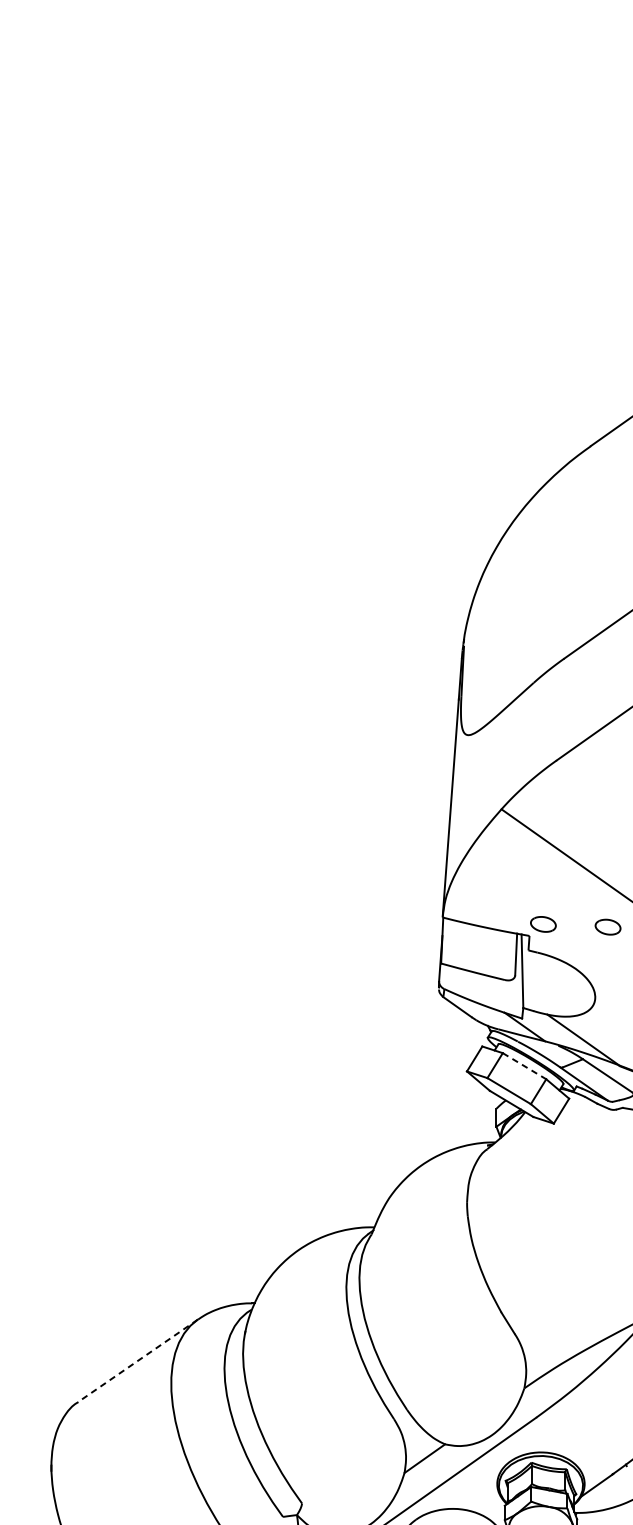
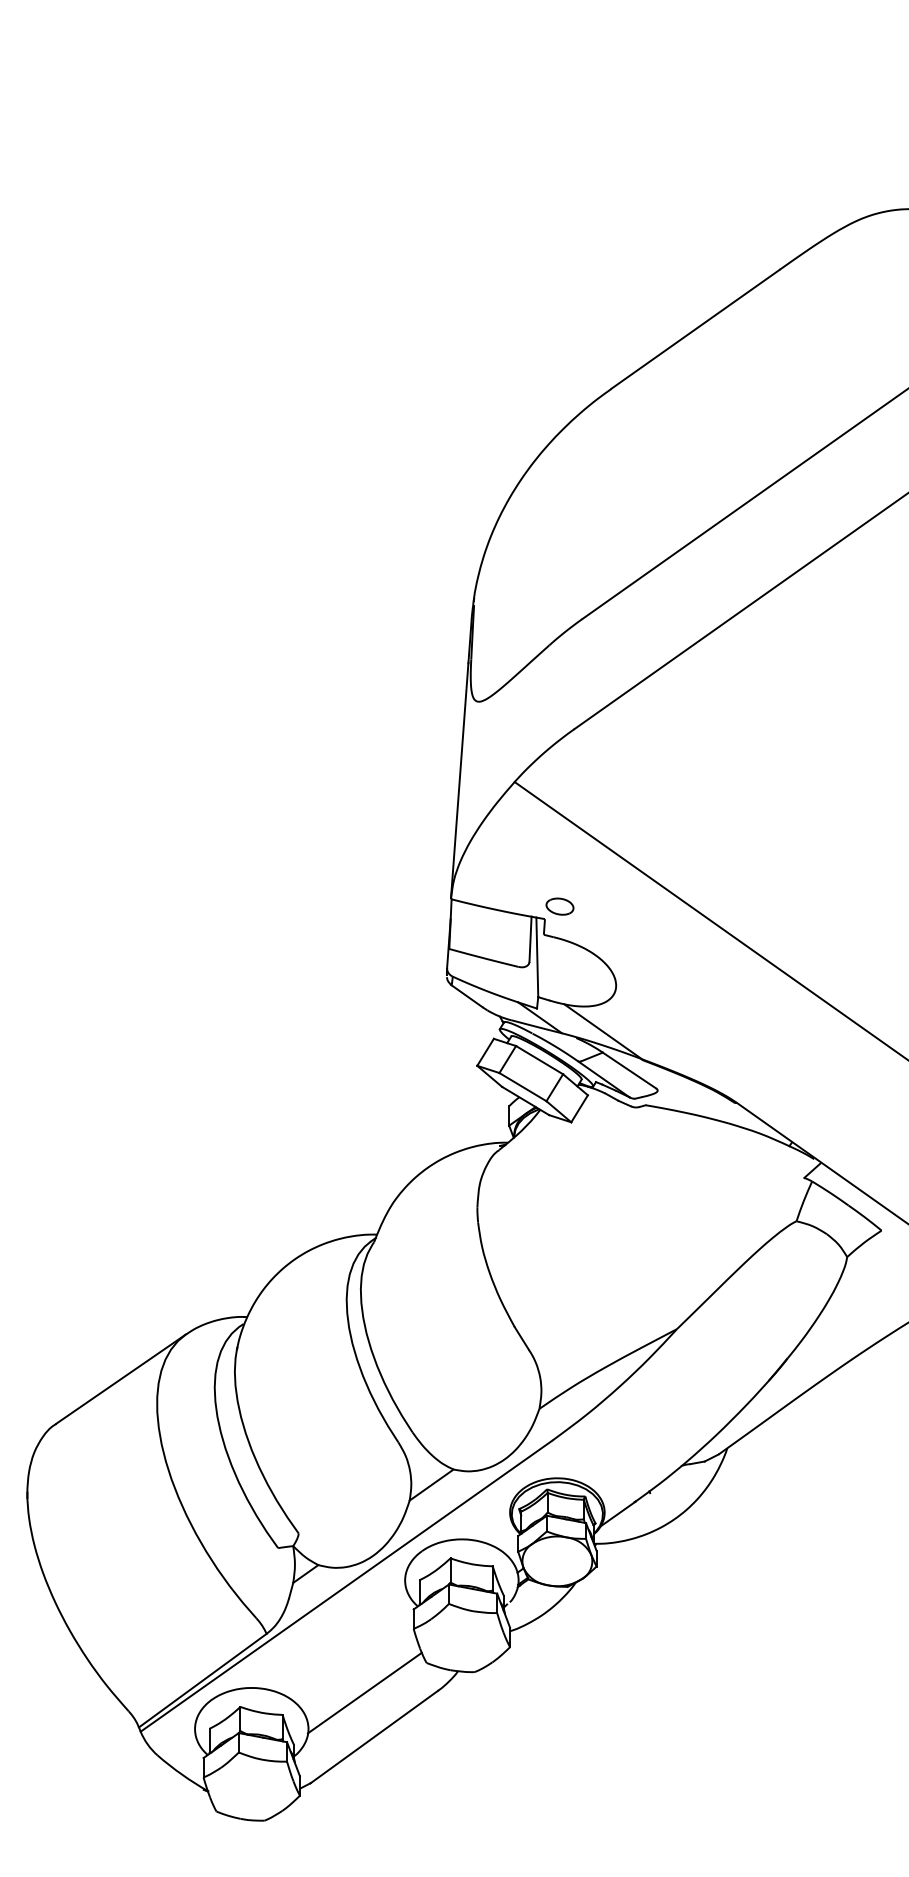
part: (607, 927) -> (629, 909), removed
line: (525, 1066) -> (540, 1060), dashed -> solid
line: (138, 1361) -> (121, 1379), dashed -> solid

